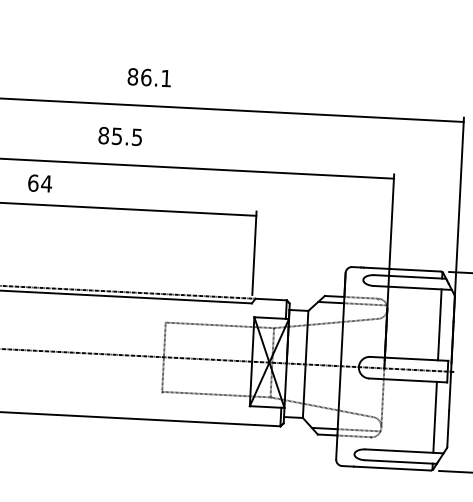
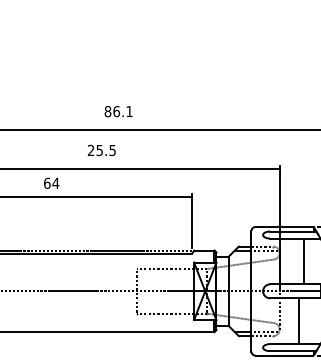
text: (102, 135) -> (90, 150), 85.5 -> 25.5
line: (439, 324) -> (303, 261), moved
line: (434, 417) -> (298, 321), moved

